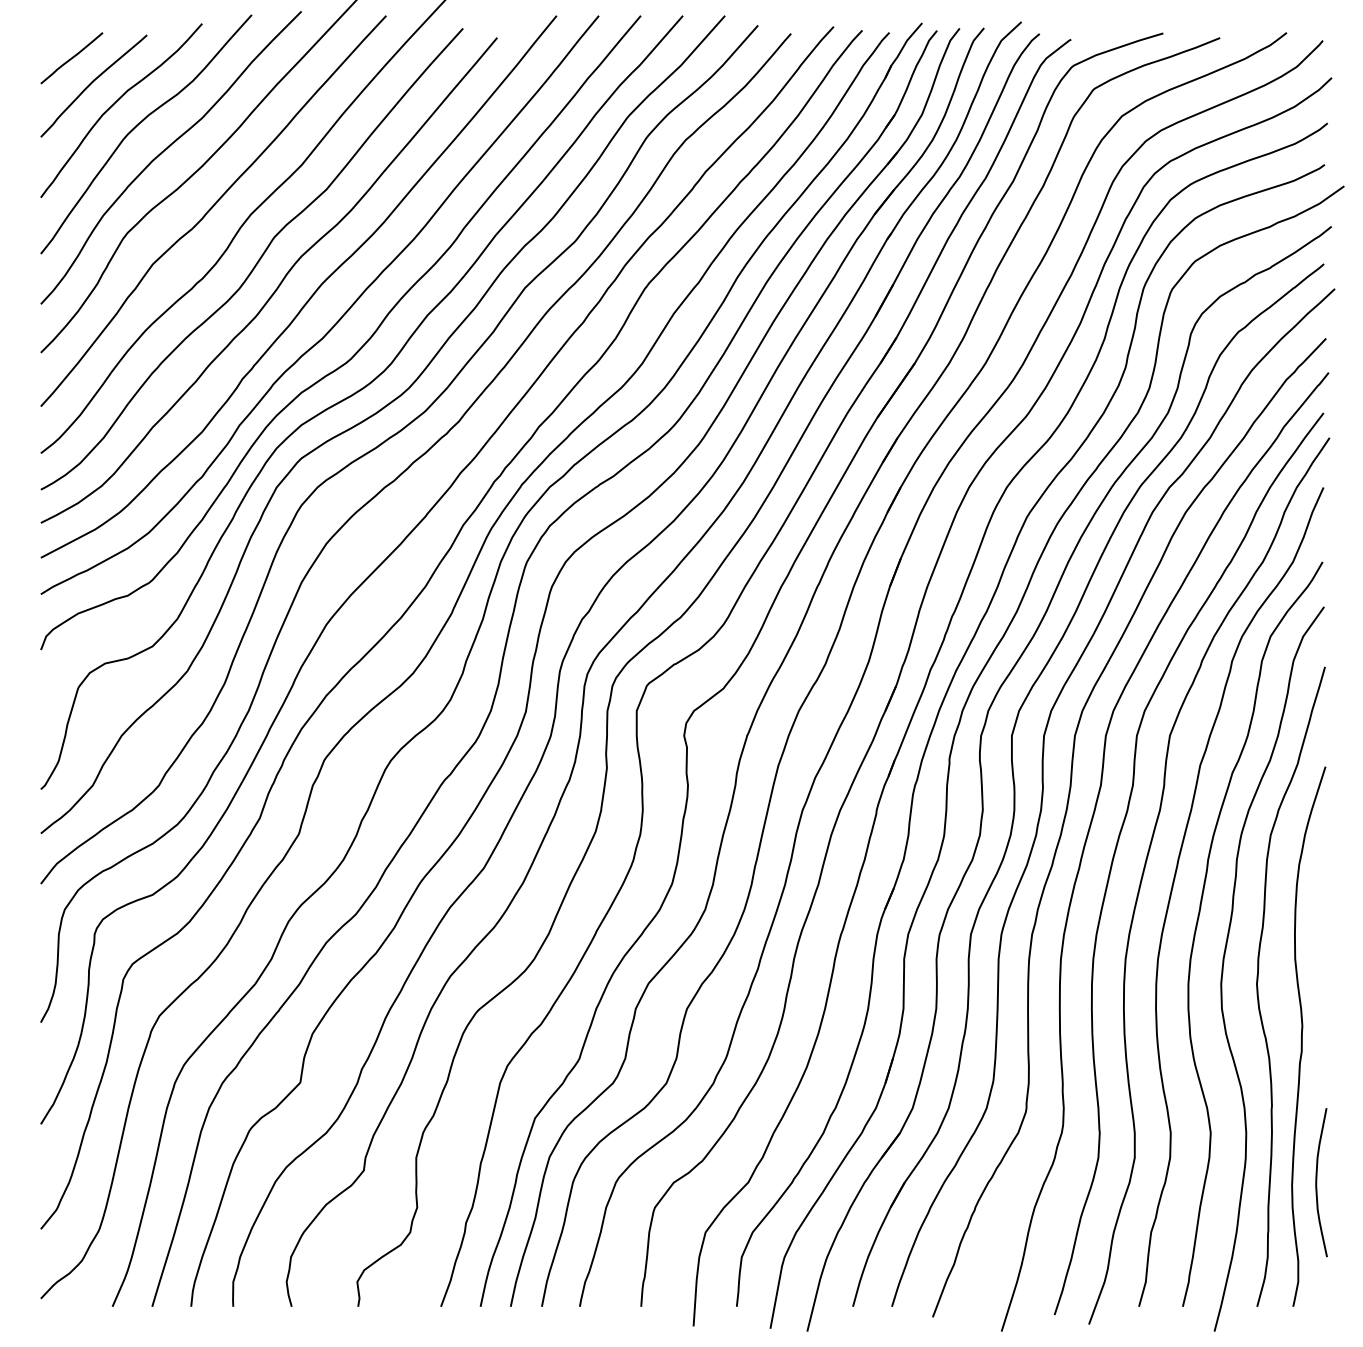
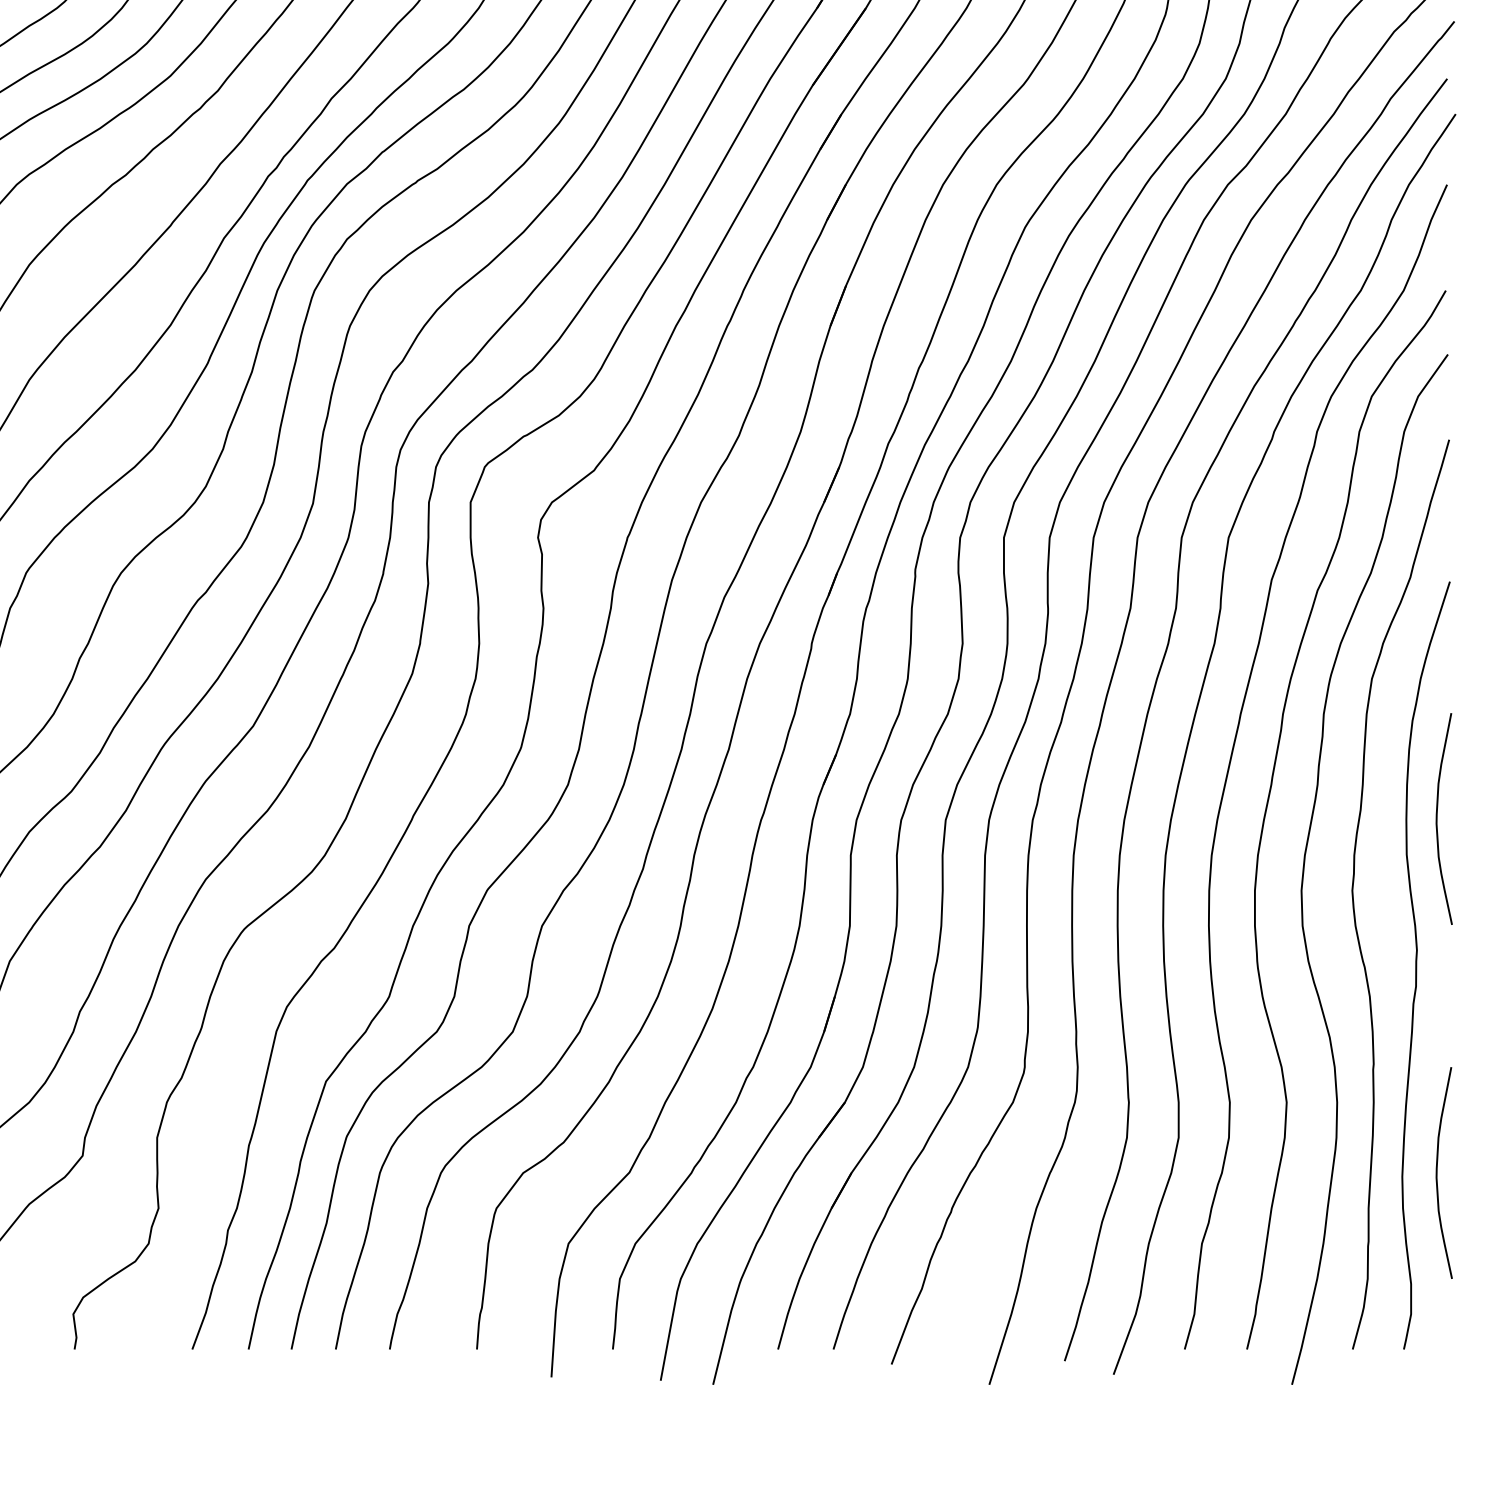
curve: (1317, 933) -> (1438, 818), added

